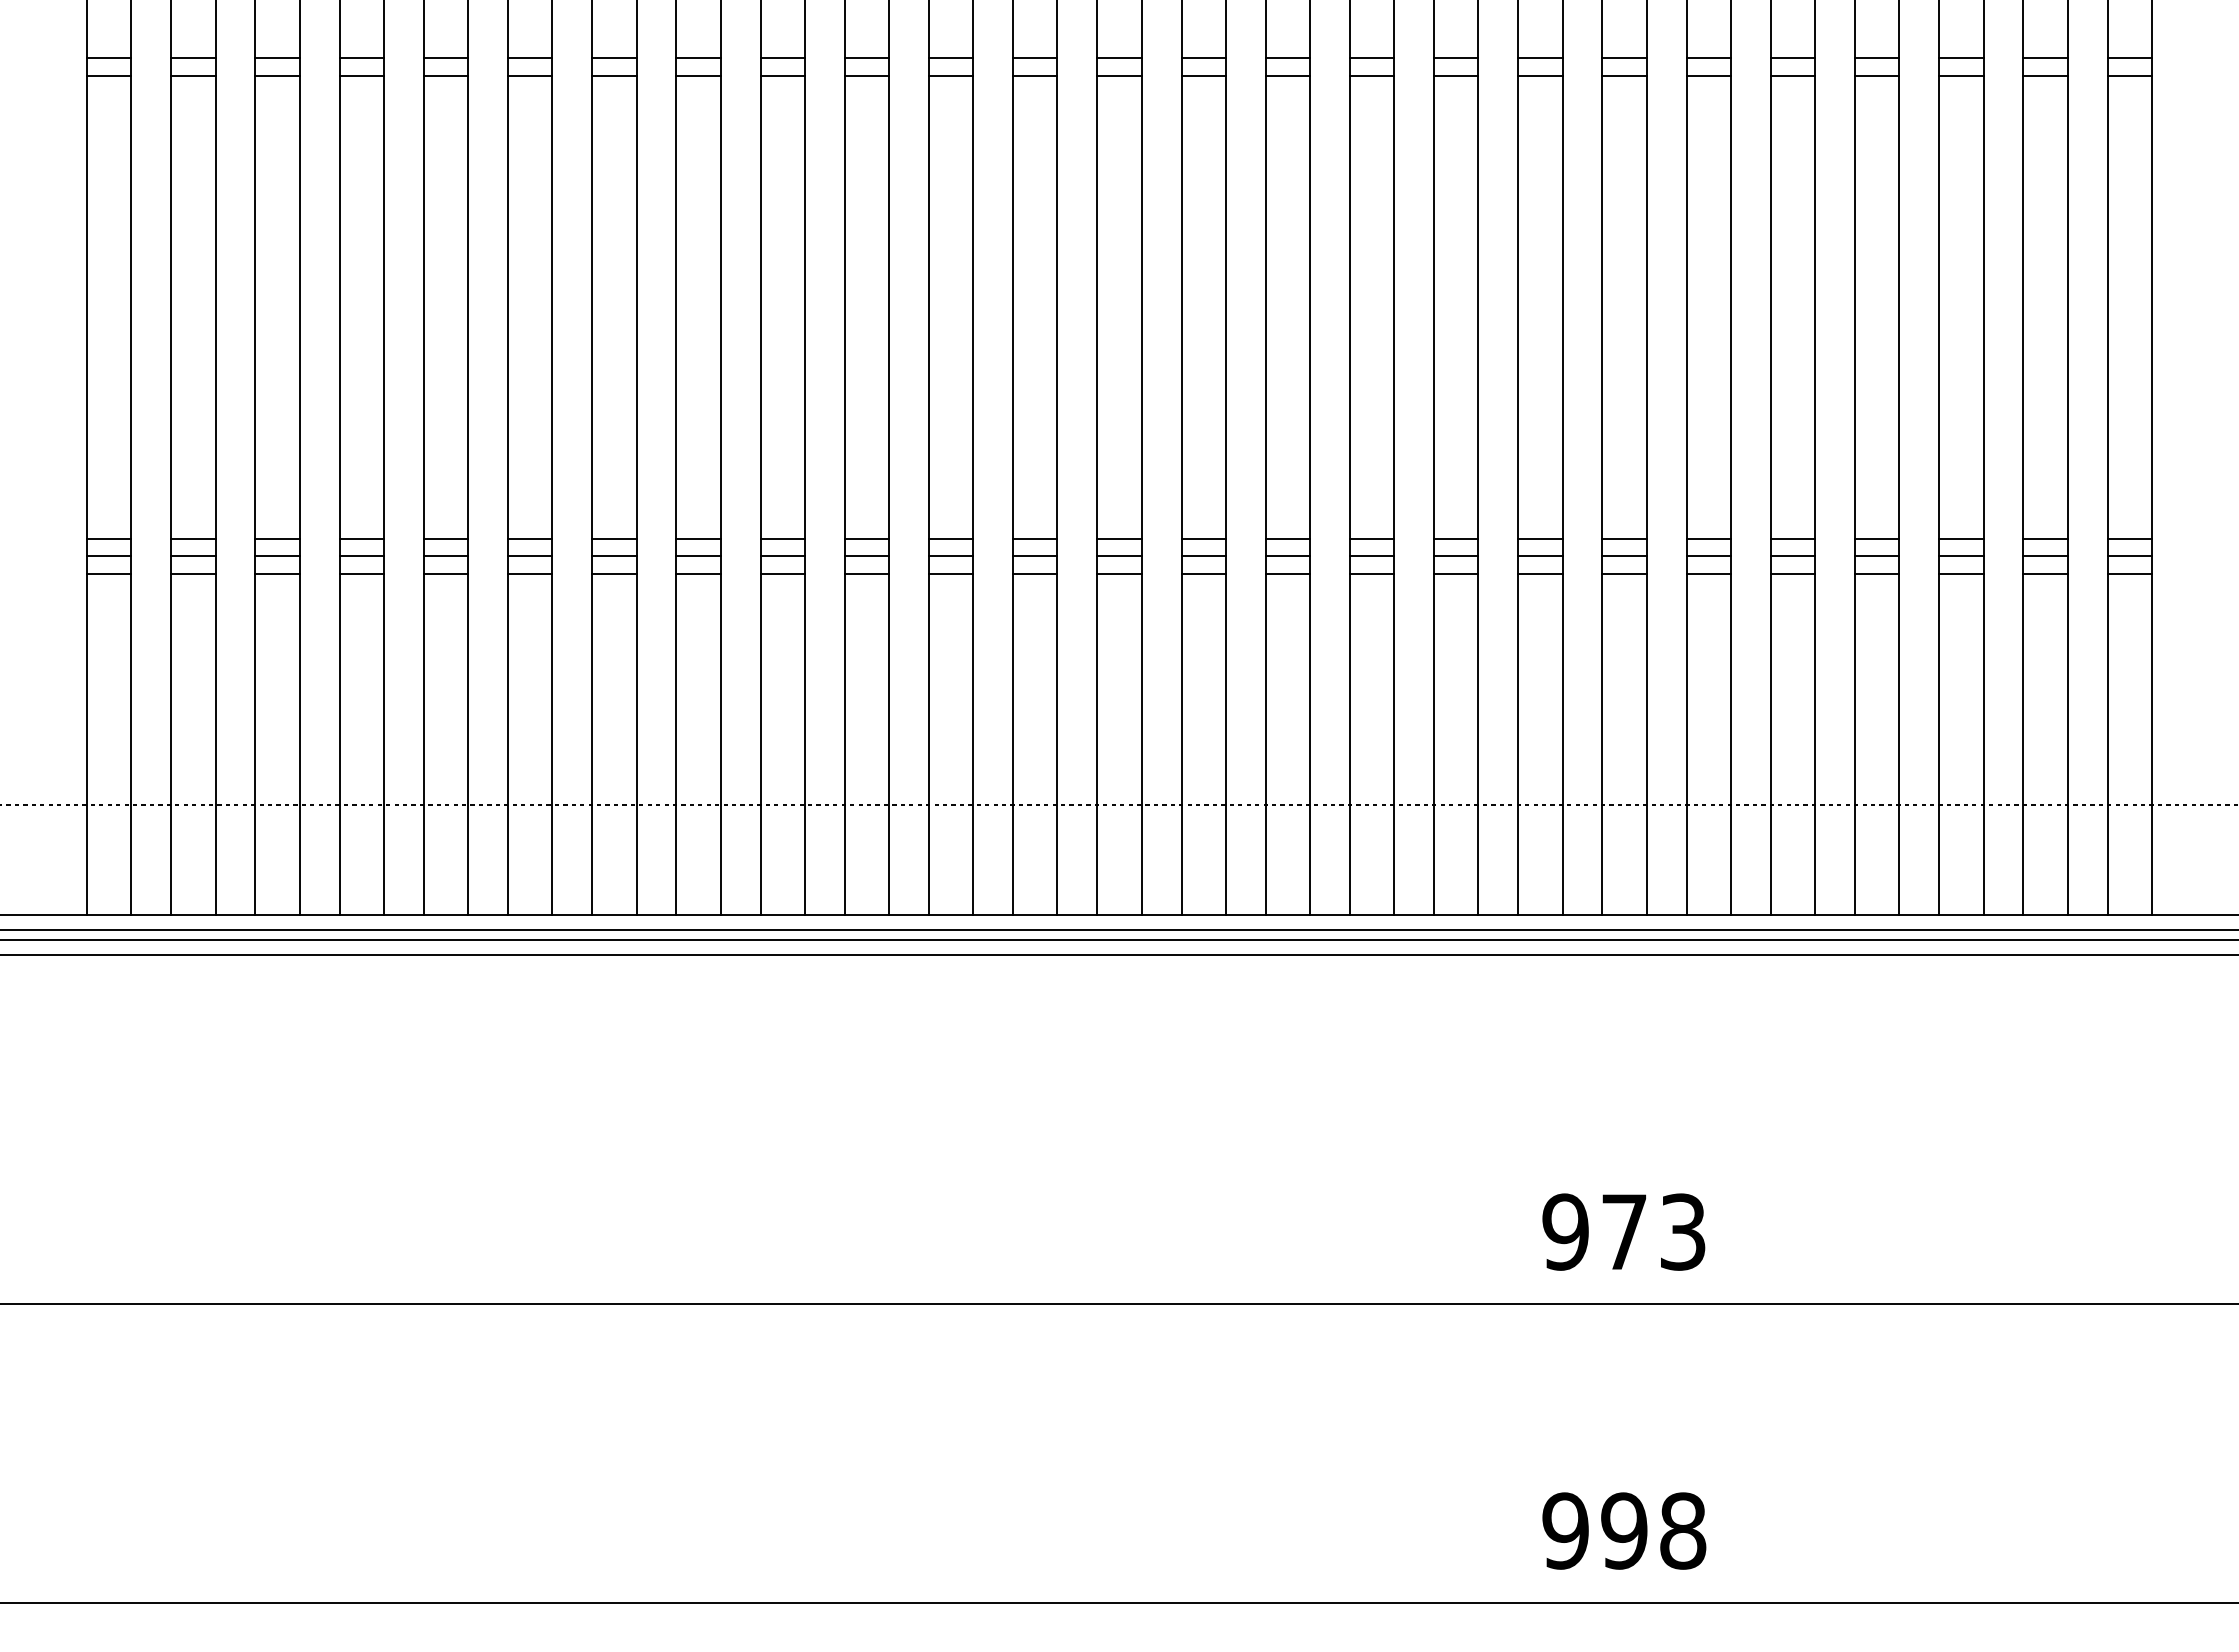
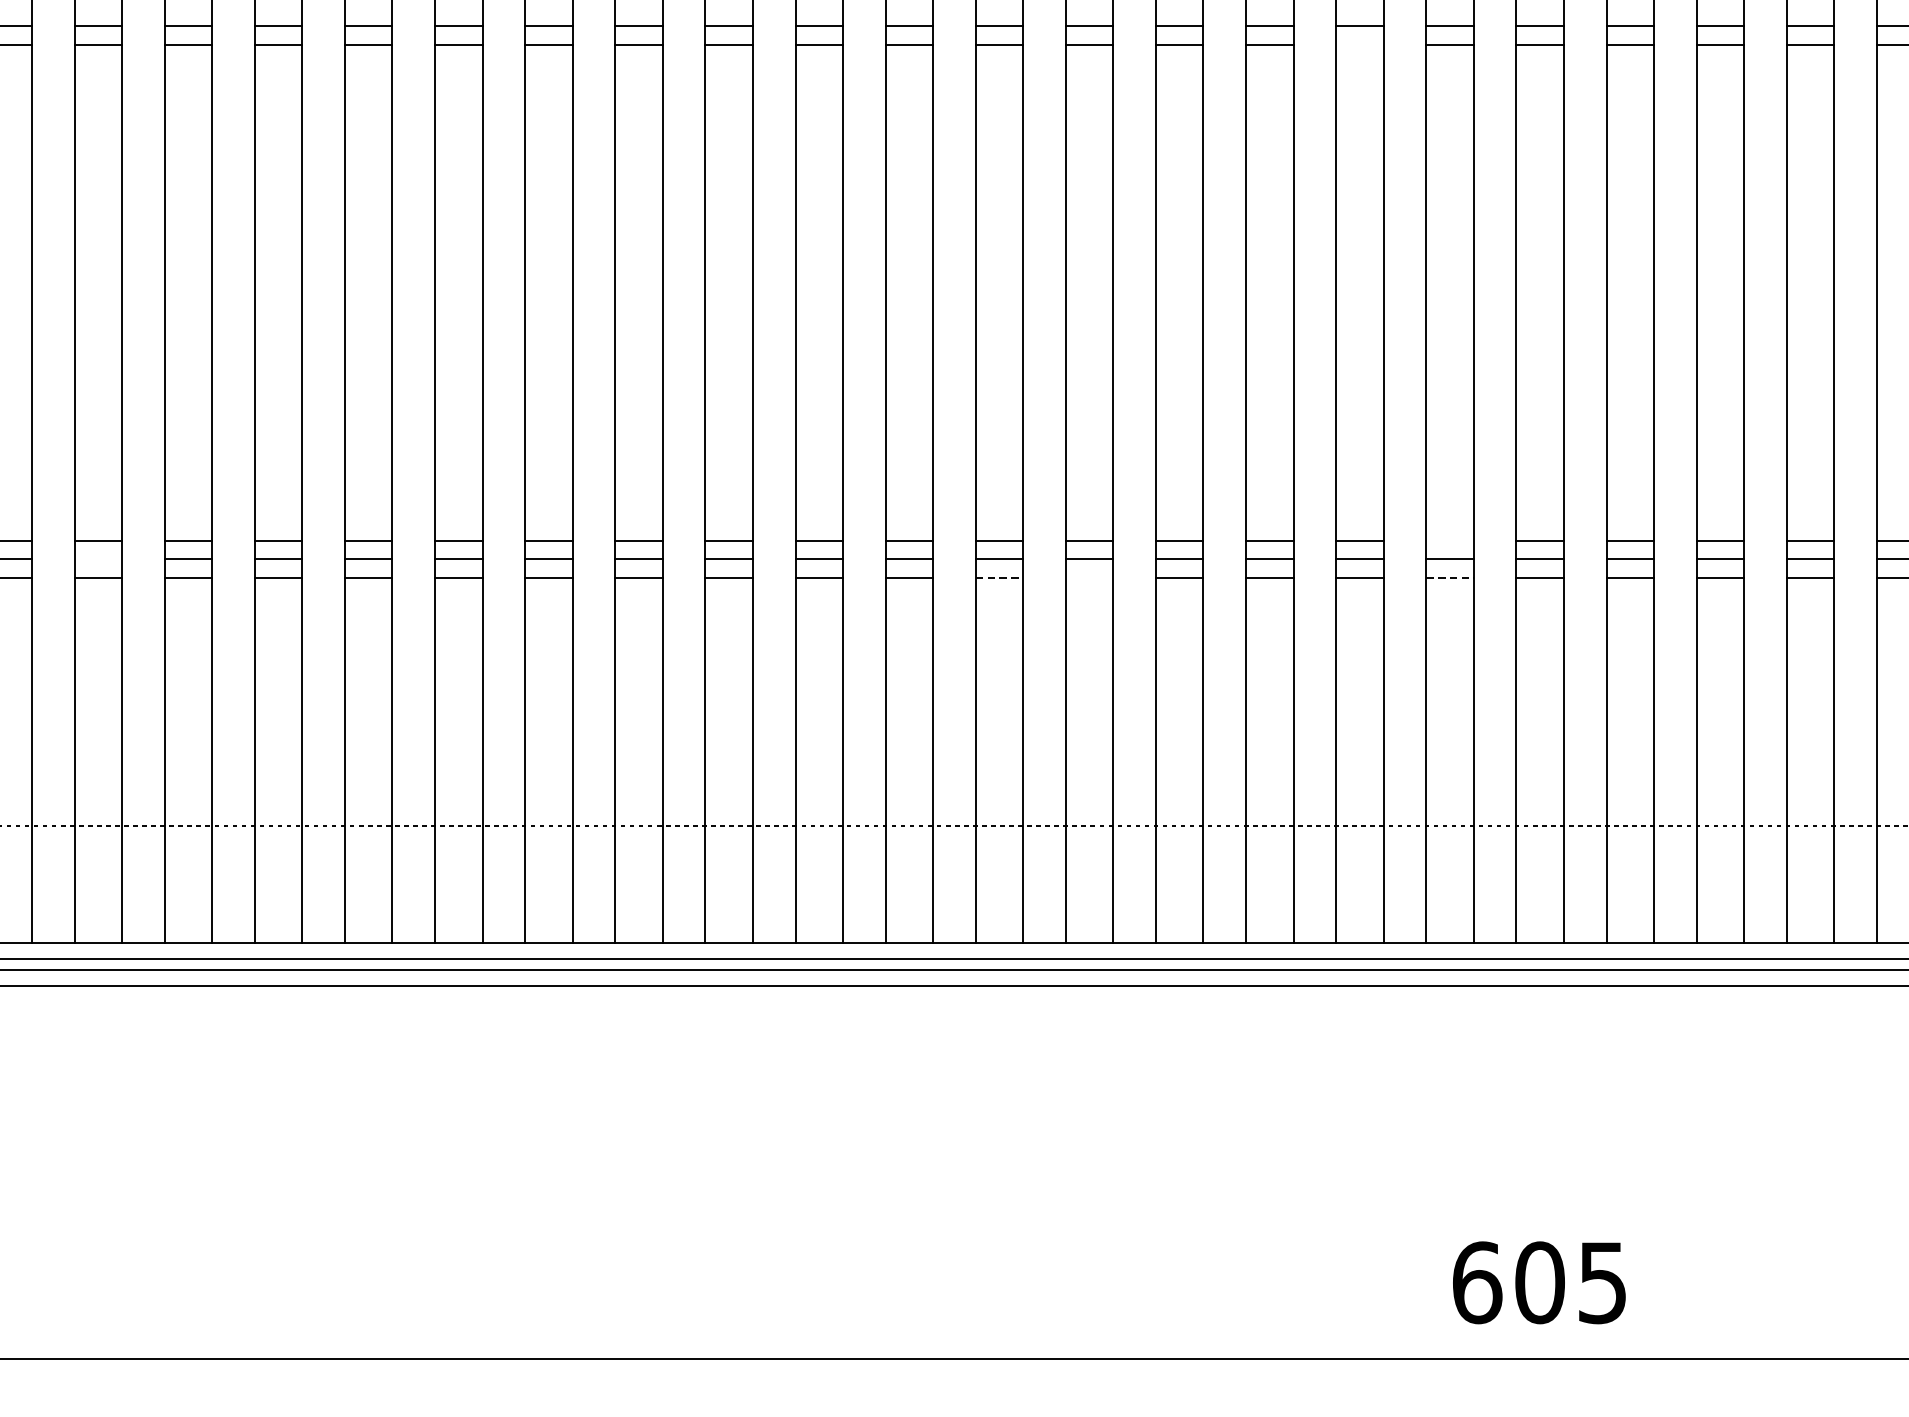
line: (1456, 75) -> (1360, 44), removed
line: (1540, 538) -> (1450, 540), removed
line: (277, 556) -> (98, 559), removed
line: (1120, 573) -> (1000, 577), solid -> dashed
line: (1203, 573) -> (1089, 577), removed
line: (1540, 573) -> (1450, 577), solid -> dashed
text: (1623, 1231) -> (1539, 1282), 973 -> 605

